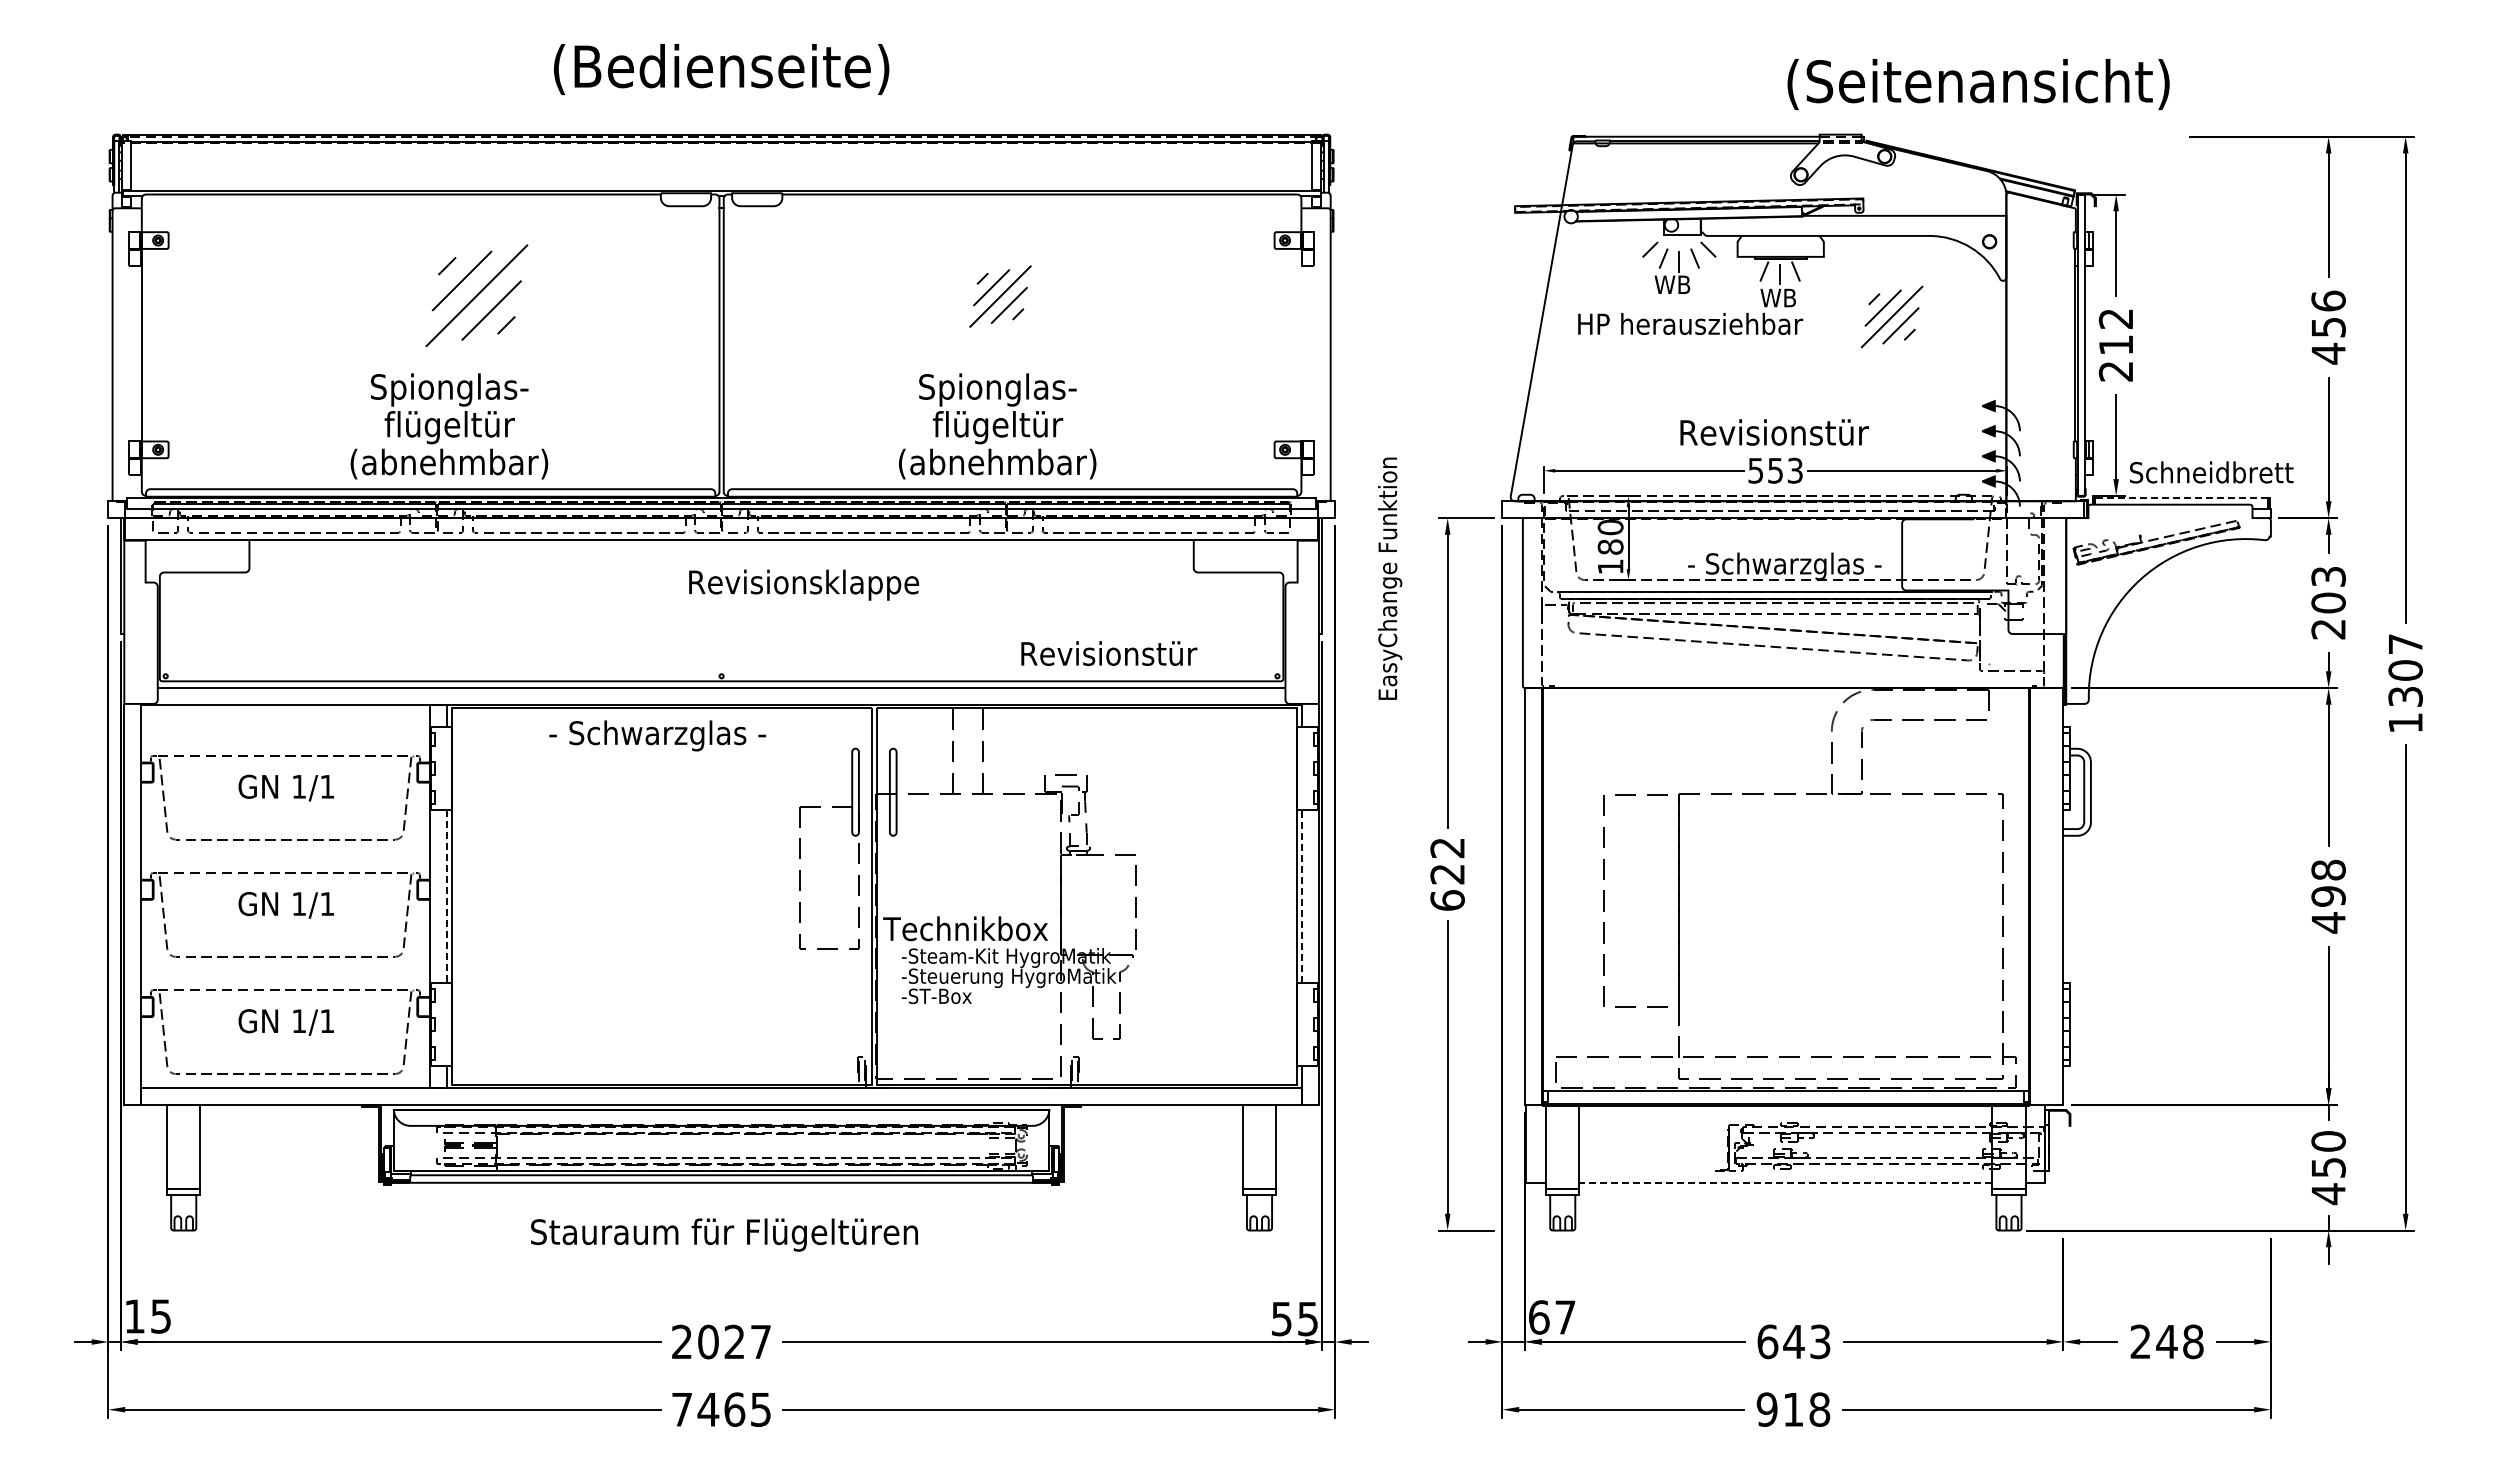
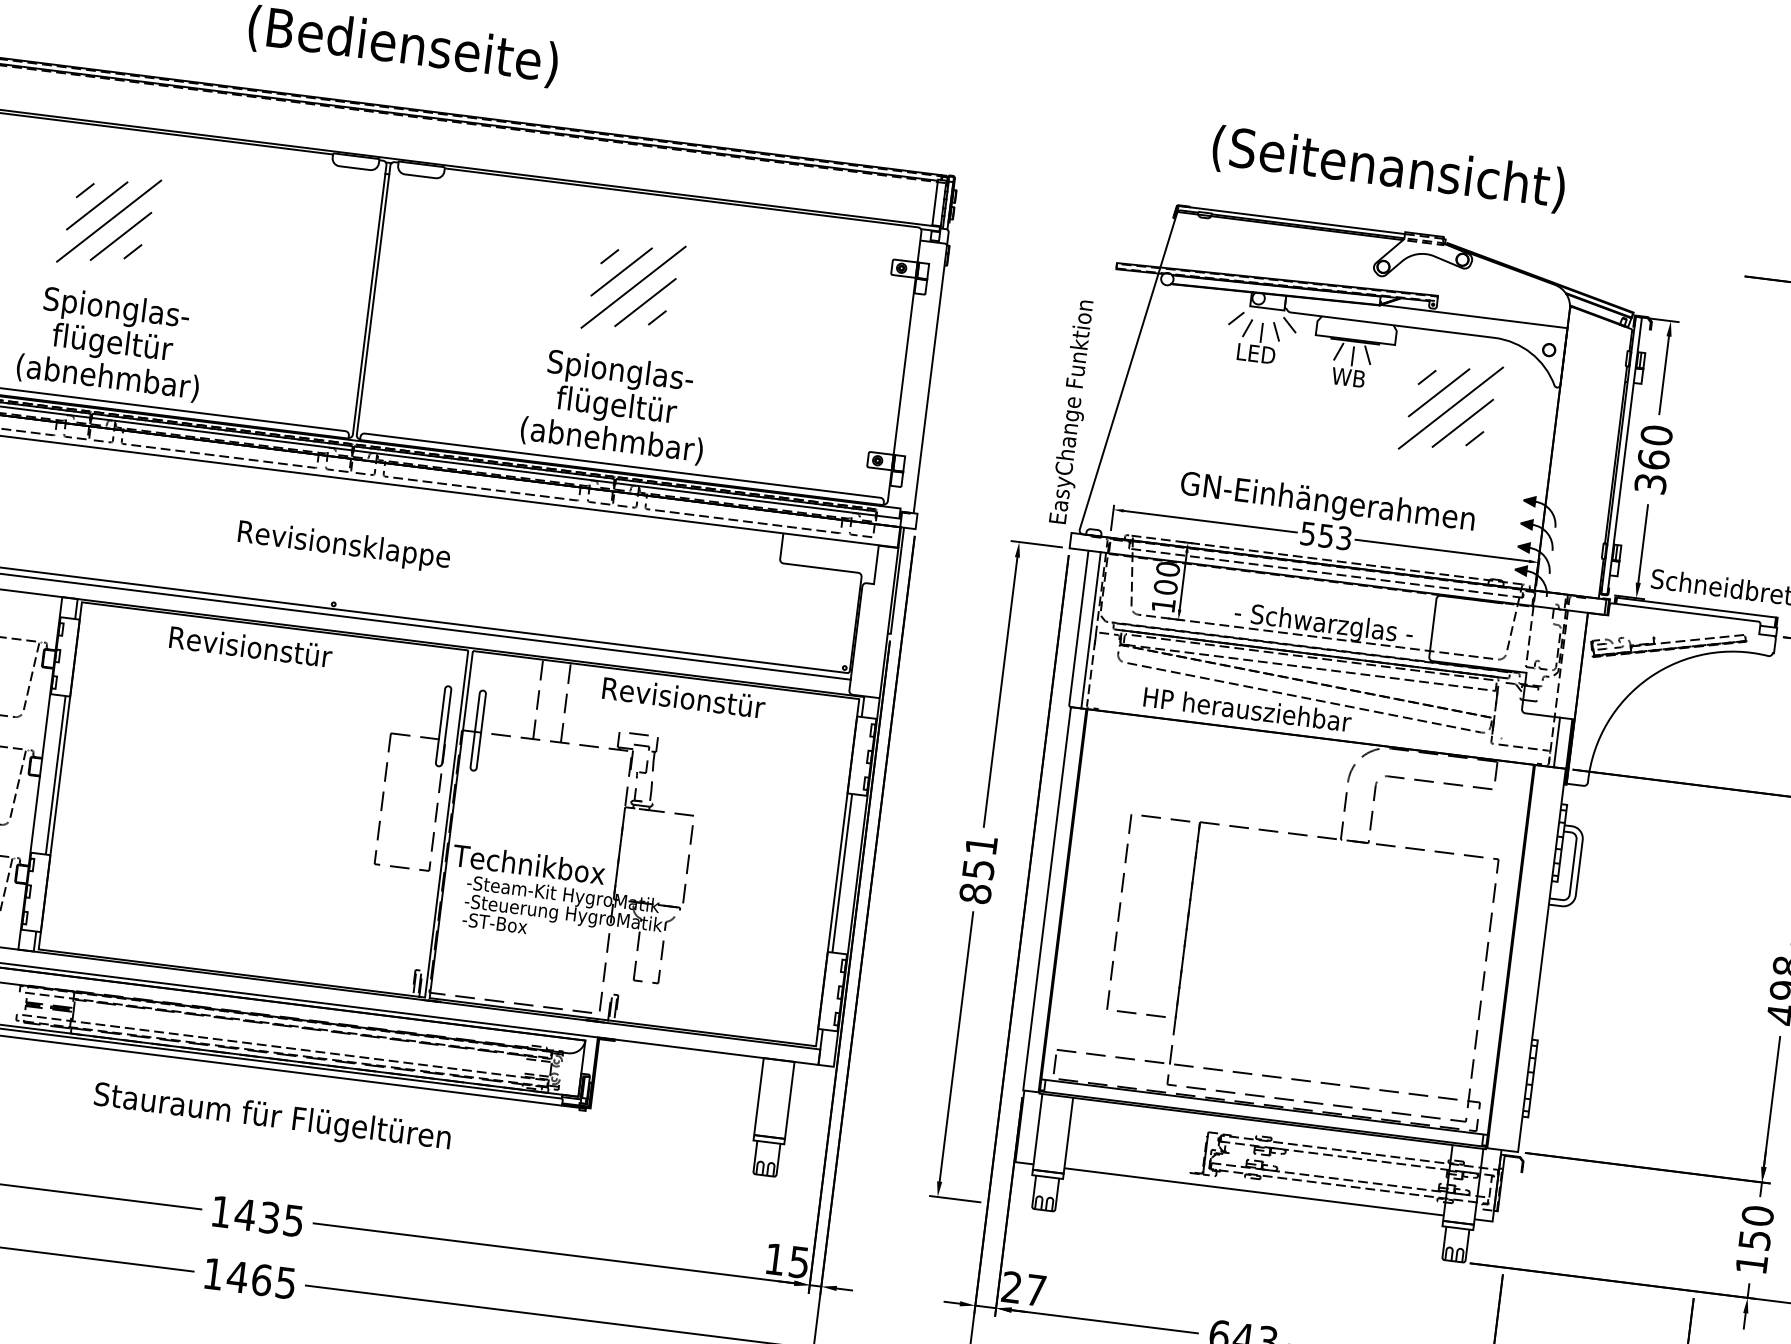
text: (1978, 84) -> (1388, 169), moved
text: (1675, 284) -> (1255, 353), WB -> LED
part: (476, 295) -> (108, 220), moved
part: (1000, 296) -> (633, 287), size x1.67
part: (1891, 316) -> (1450, 407), size x1.67
text: (1690, 323) -> (1247, 709), moved
line: (1301, 344) -> (904, 365), added
text: (2115, 344) -> (1653, 458), 212 -> 360
text: (1772, 435) -> (1327, 503), Revisionstür -> GN-Einhängerahmen
line: (2183, 497) -> (1698, 607), dashed -> solid
text: (1610, 546) -> (1165, 586), 180 -> 100
text: (1390, 578) -> (1073, 411), moved
text: (804, 584) -> (344, 546), moved
line: (1536, 603) -> (1091, 630), added
text: (1109, 653) -> (684, 697), moved
line: (2050, 661) -> (1557, 742), added
text: (657, 735) -> (268, 651), - Schwarzglas - -> Revisionstür
text: (1447, 874) -> (978, 869), 622 -> 851
line: (1302, 895) -> (842, 872), dashed -> solid
line: (446, 896) -> (55, 775), dashed -> solid
line: (1785, 1182) -> (1253, 1191), dashed -> solid
text: (2328, 1194) -> (1751, 1264), 450 -> 150
text: (1539, 1317) -> (1012, 1287), 67 -> 27
text: (1281, 1319) -> (774, 1259), 55 -> 15
text: (721, 1341) -> (257, 1215), 2027 -> 1435
text: (681, 1409) -> (212, 1273), 7465 -> 1465

